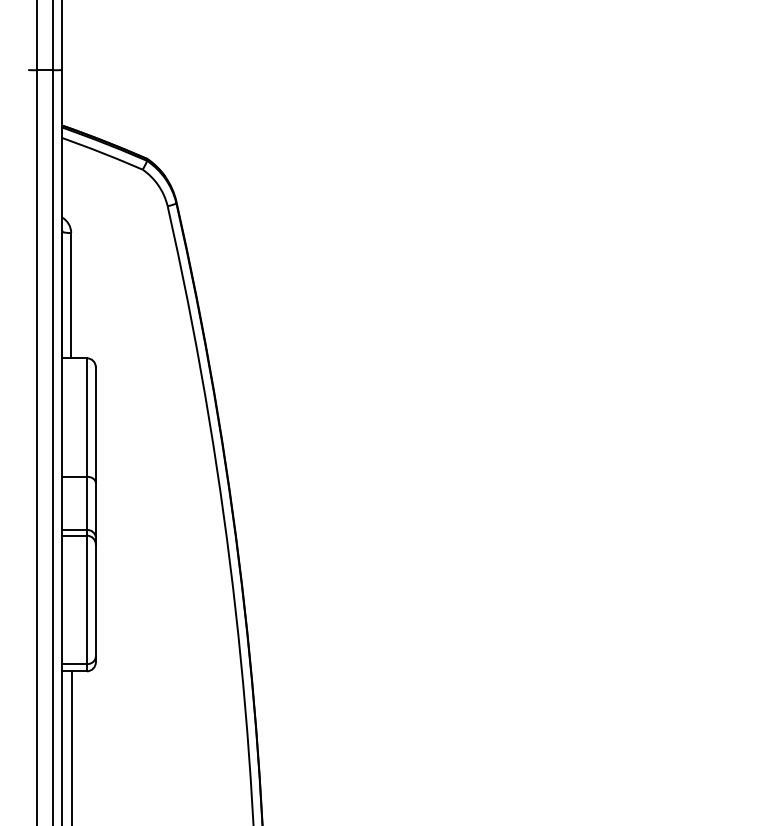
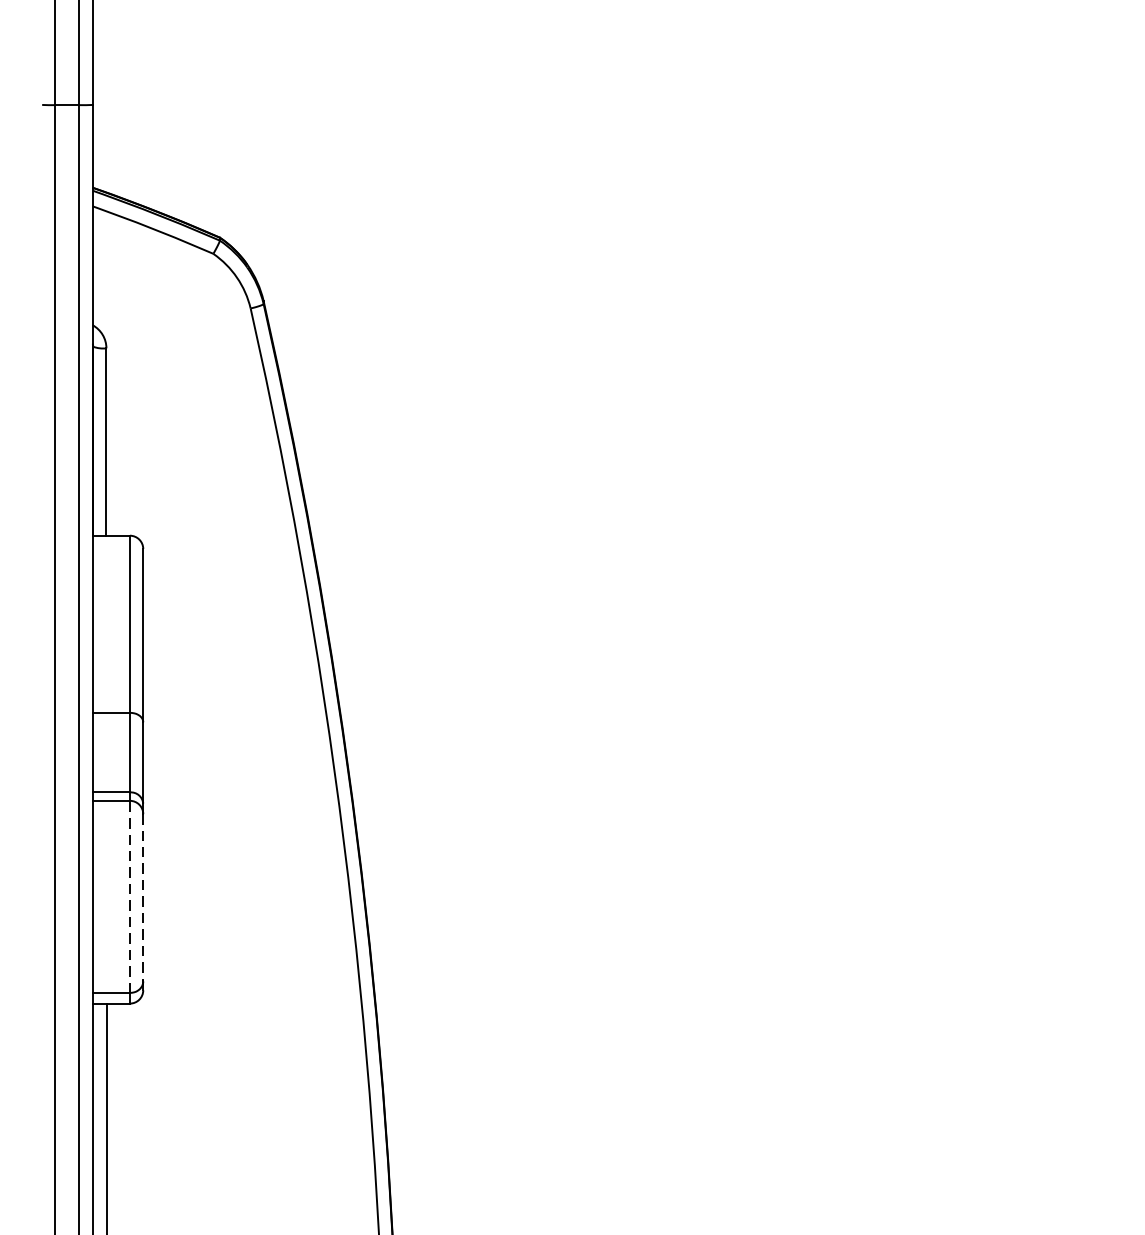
line: (86, 599) -> (129, 896), solid -> dashed
line: (95, 600) -> (142, 897), solid -> dashed

